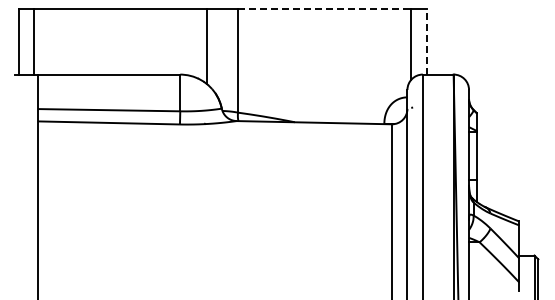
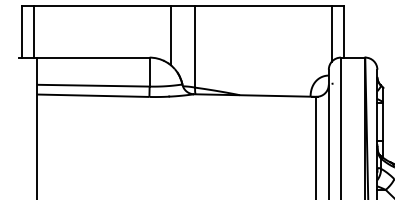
line: (324, 9) -> (263, 6), dashed -> solid
line: (426, 41) -> (343, 31), dashed -> solid

